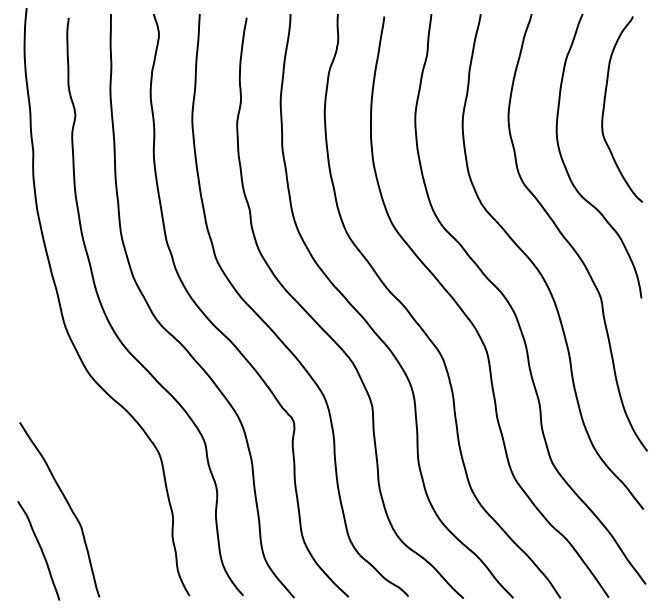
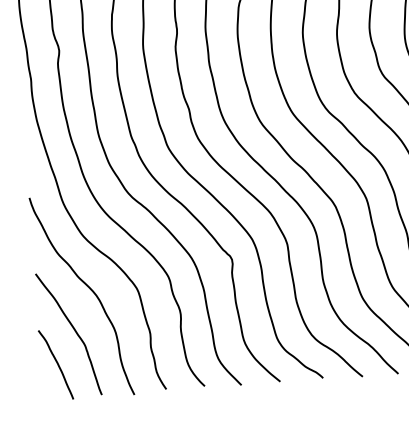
curve: (94, 450) -> (90, 290), added

